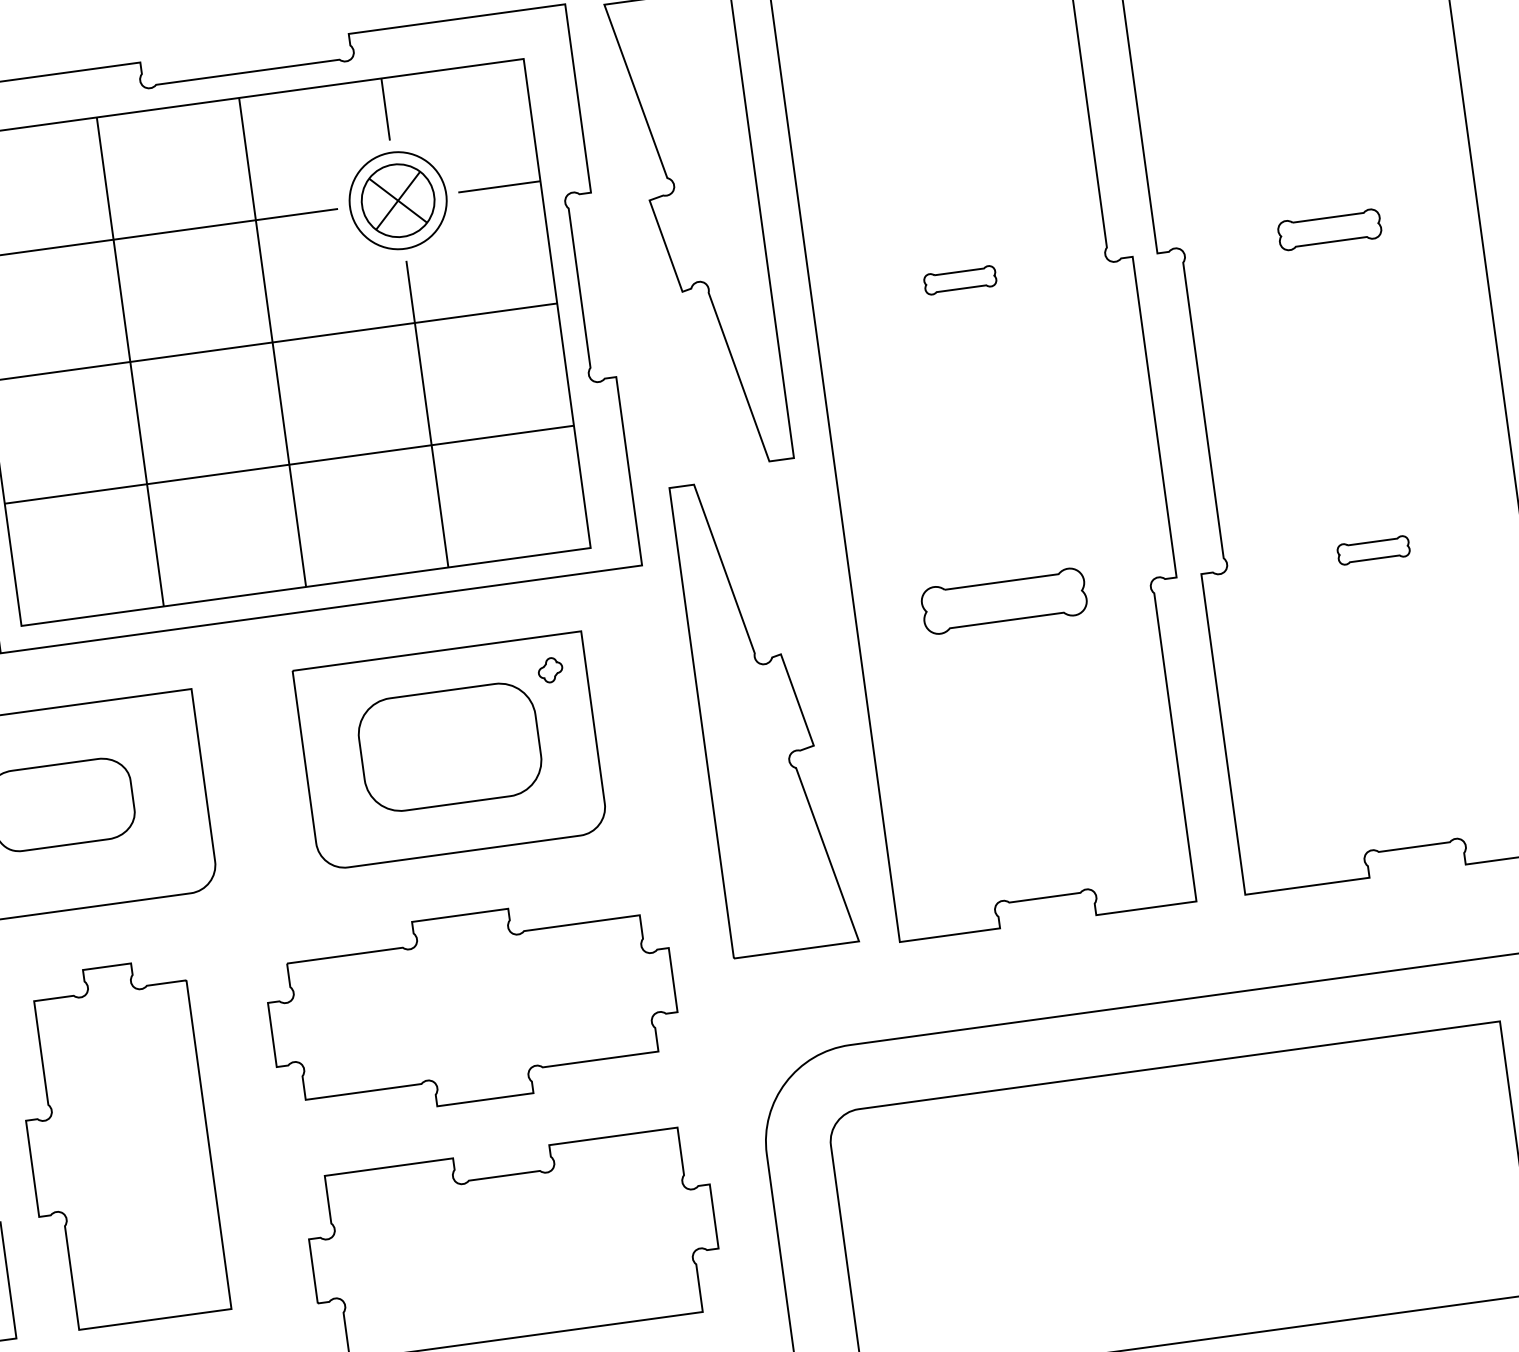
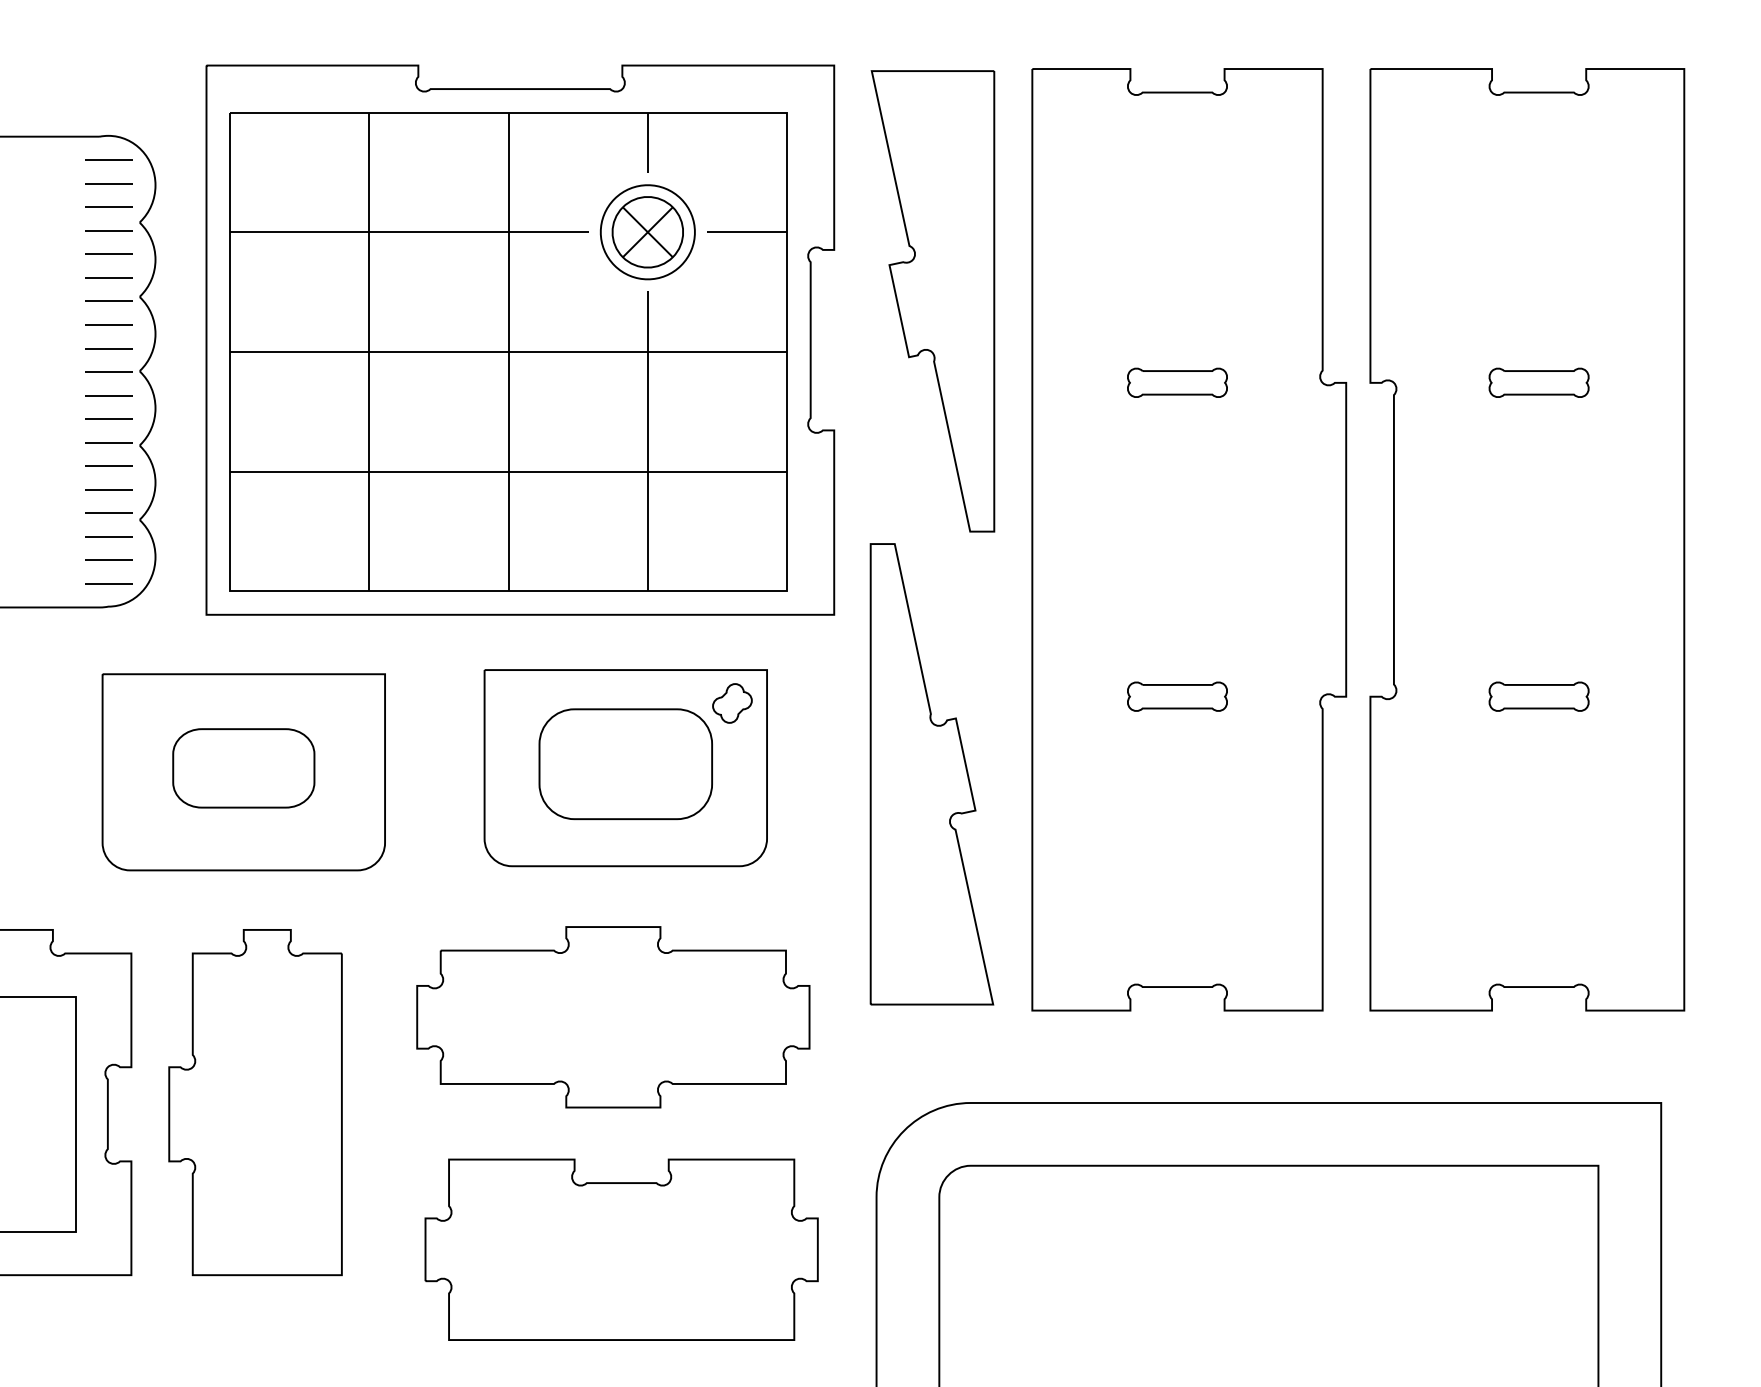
part: (960, 280) -> (1177, 382), size x1.43
part: (1373, 550) -> (1538, 696), size x1.43
part: (1004, 600) -> (1177, 696), size x0.62
part: (550, 670) -> (732, 703), size x1.67

